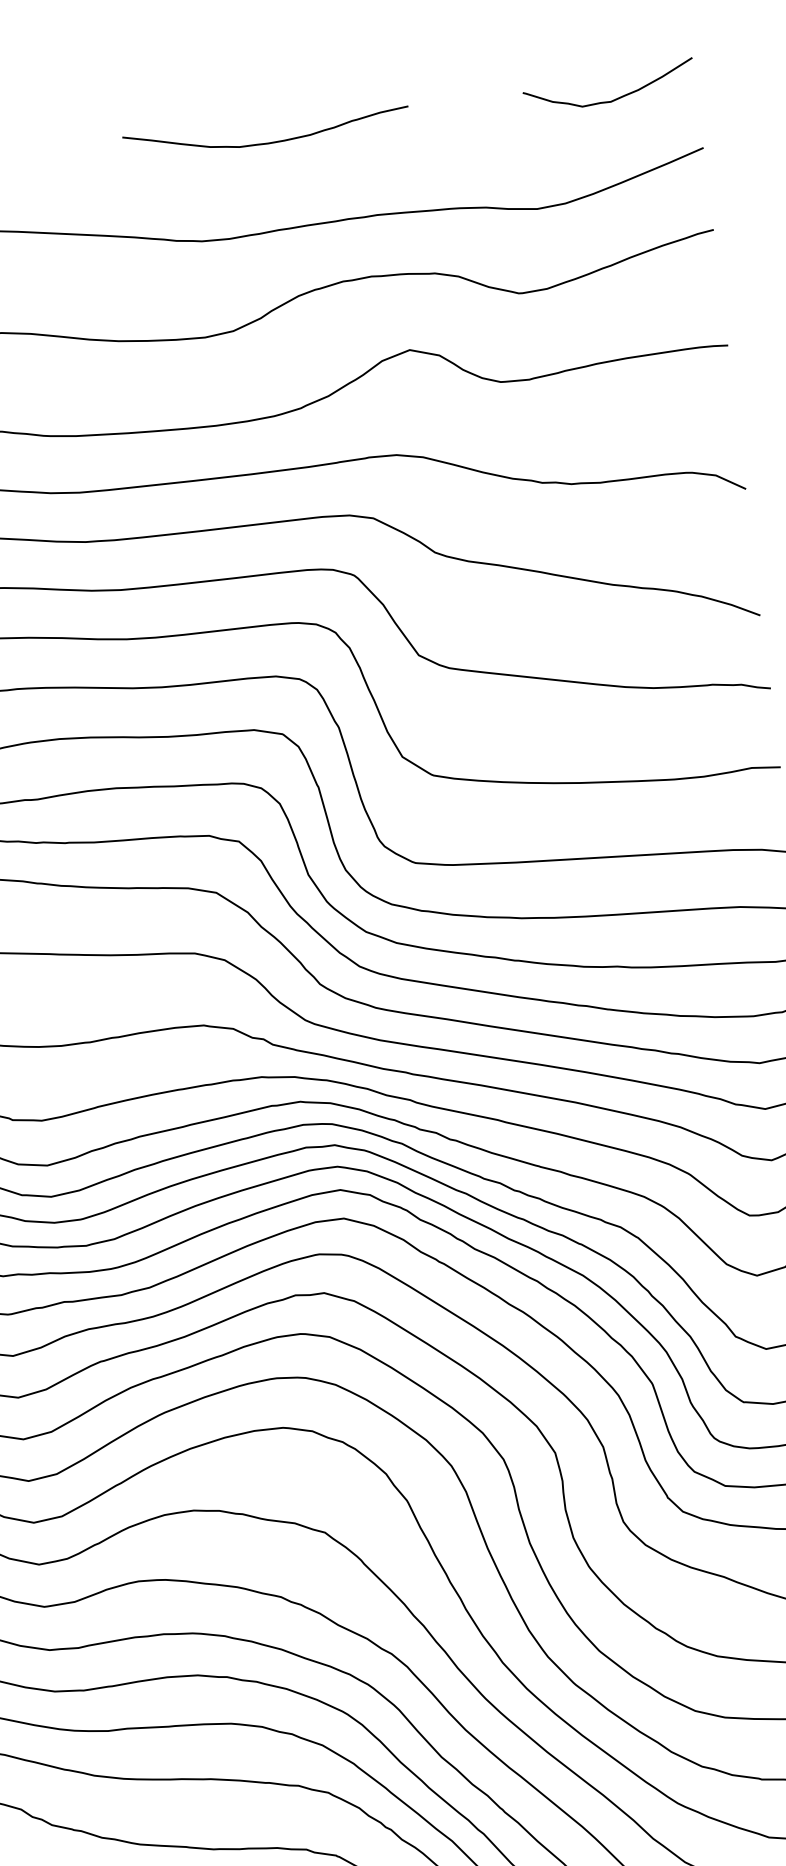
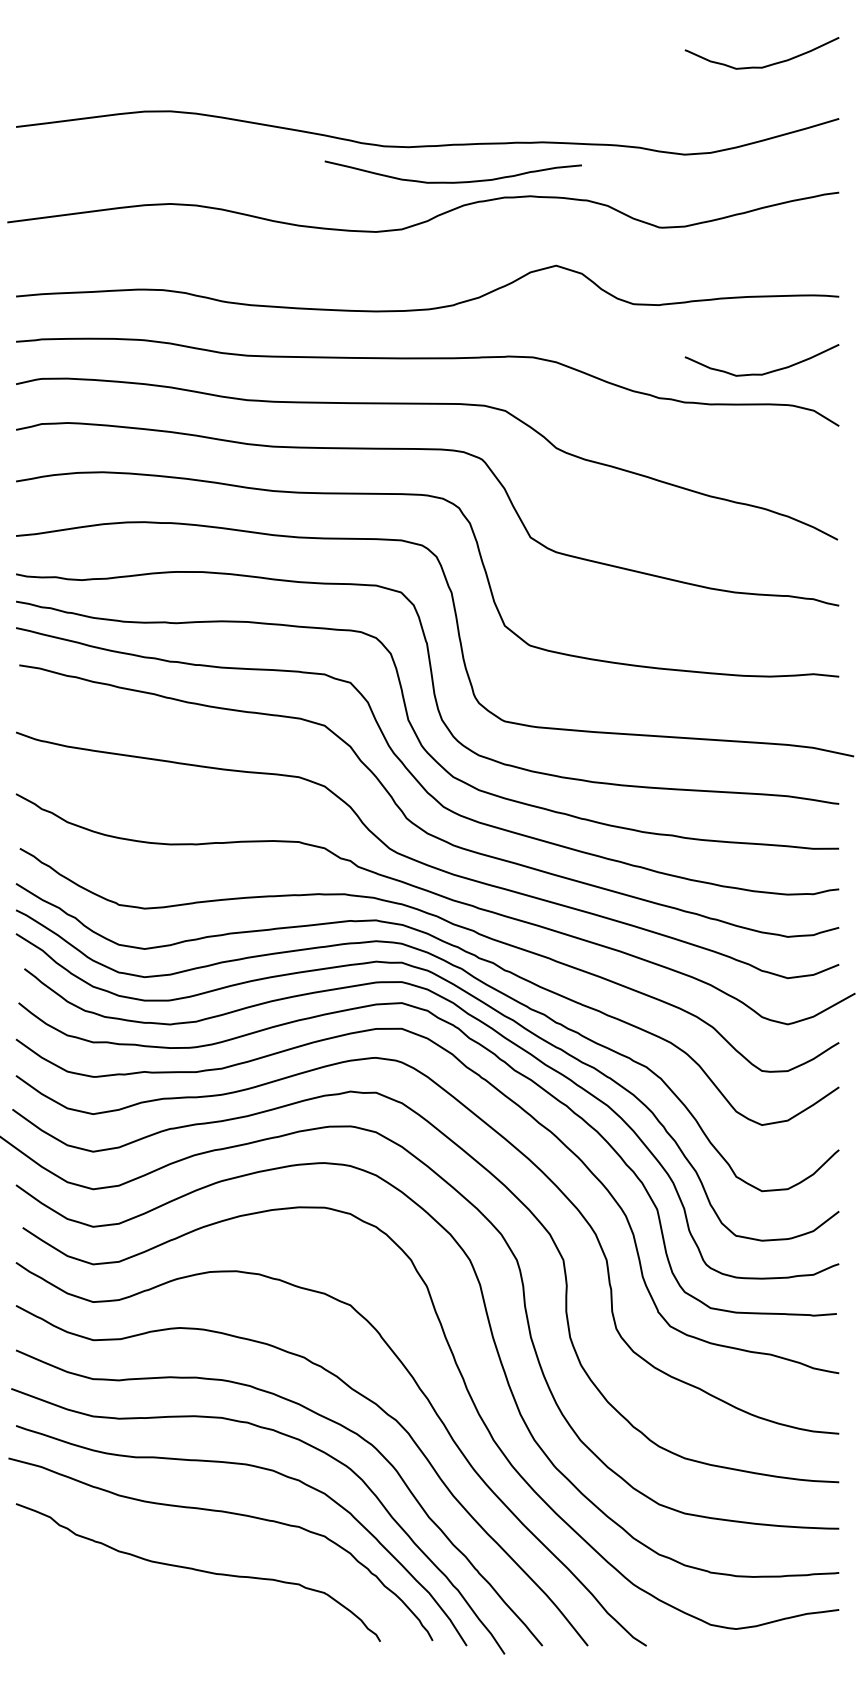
curve: (266, 142) -> (452, 181), moved
curve: (656, 439) -> (765, 372), added

